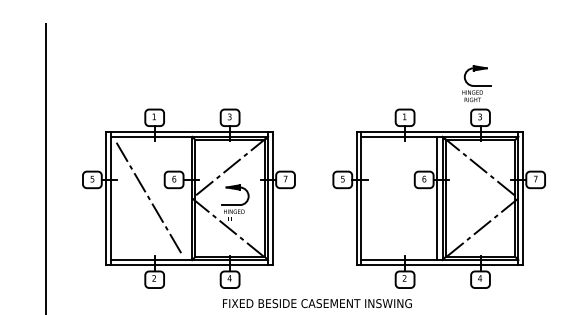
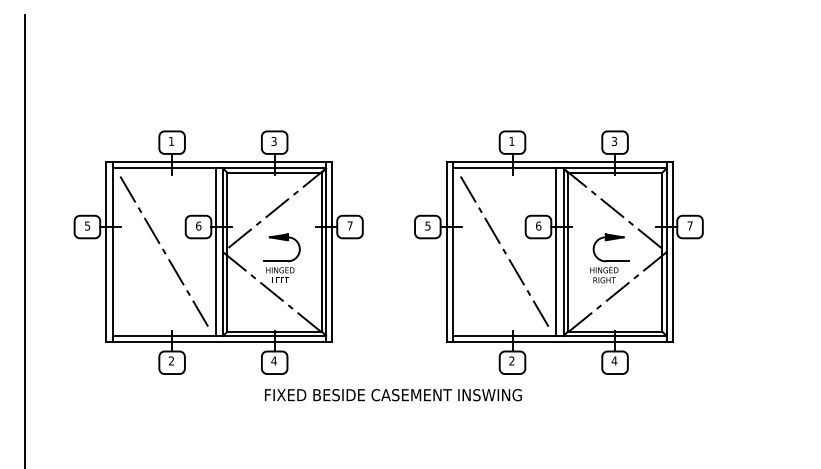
part: (476, 83) -> (609, 258), moved
line: (186, 197) -> (215, 251), added
line: (399, 197) -> (504, 251), added

